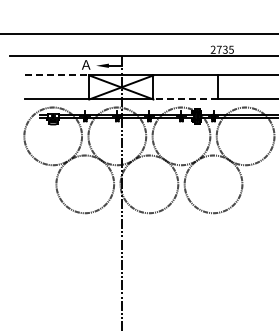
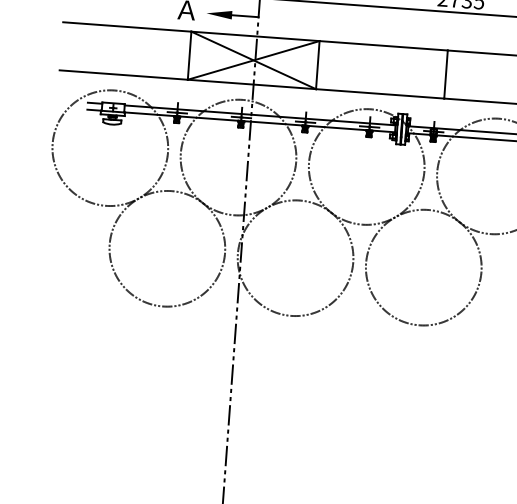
line: (57, 75) -> (127, 27), dashed -> solid
line: (184, 99) -> (378, 93), dashed -> solid

